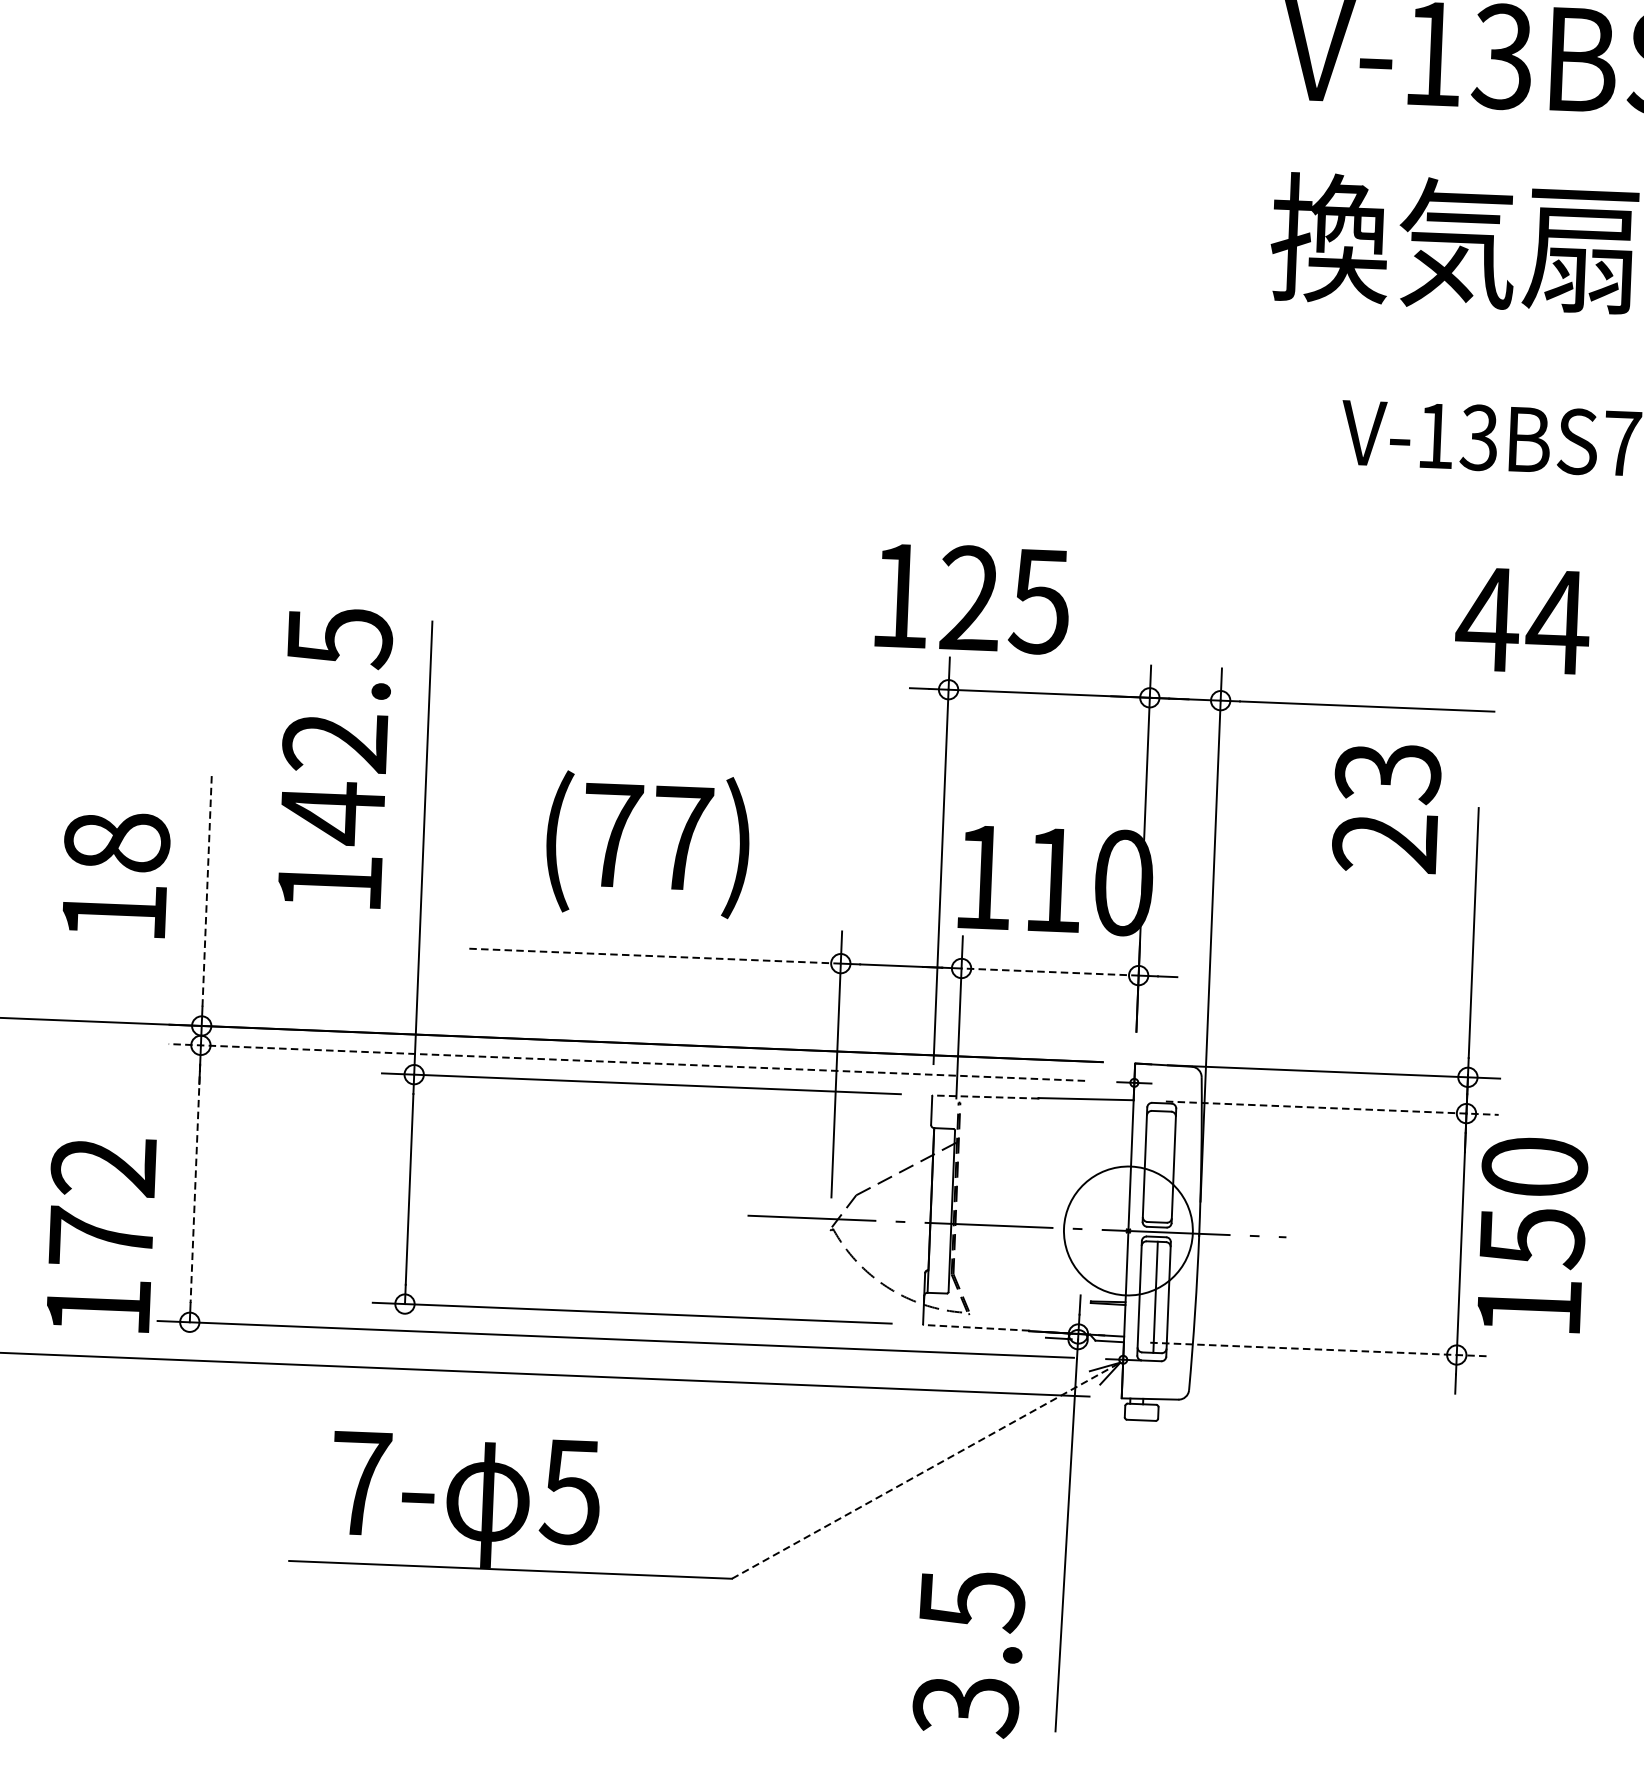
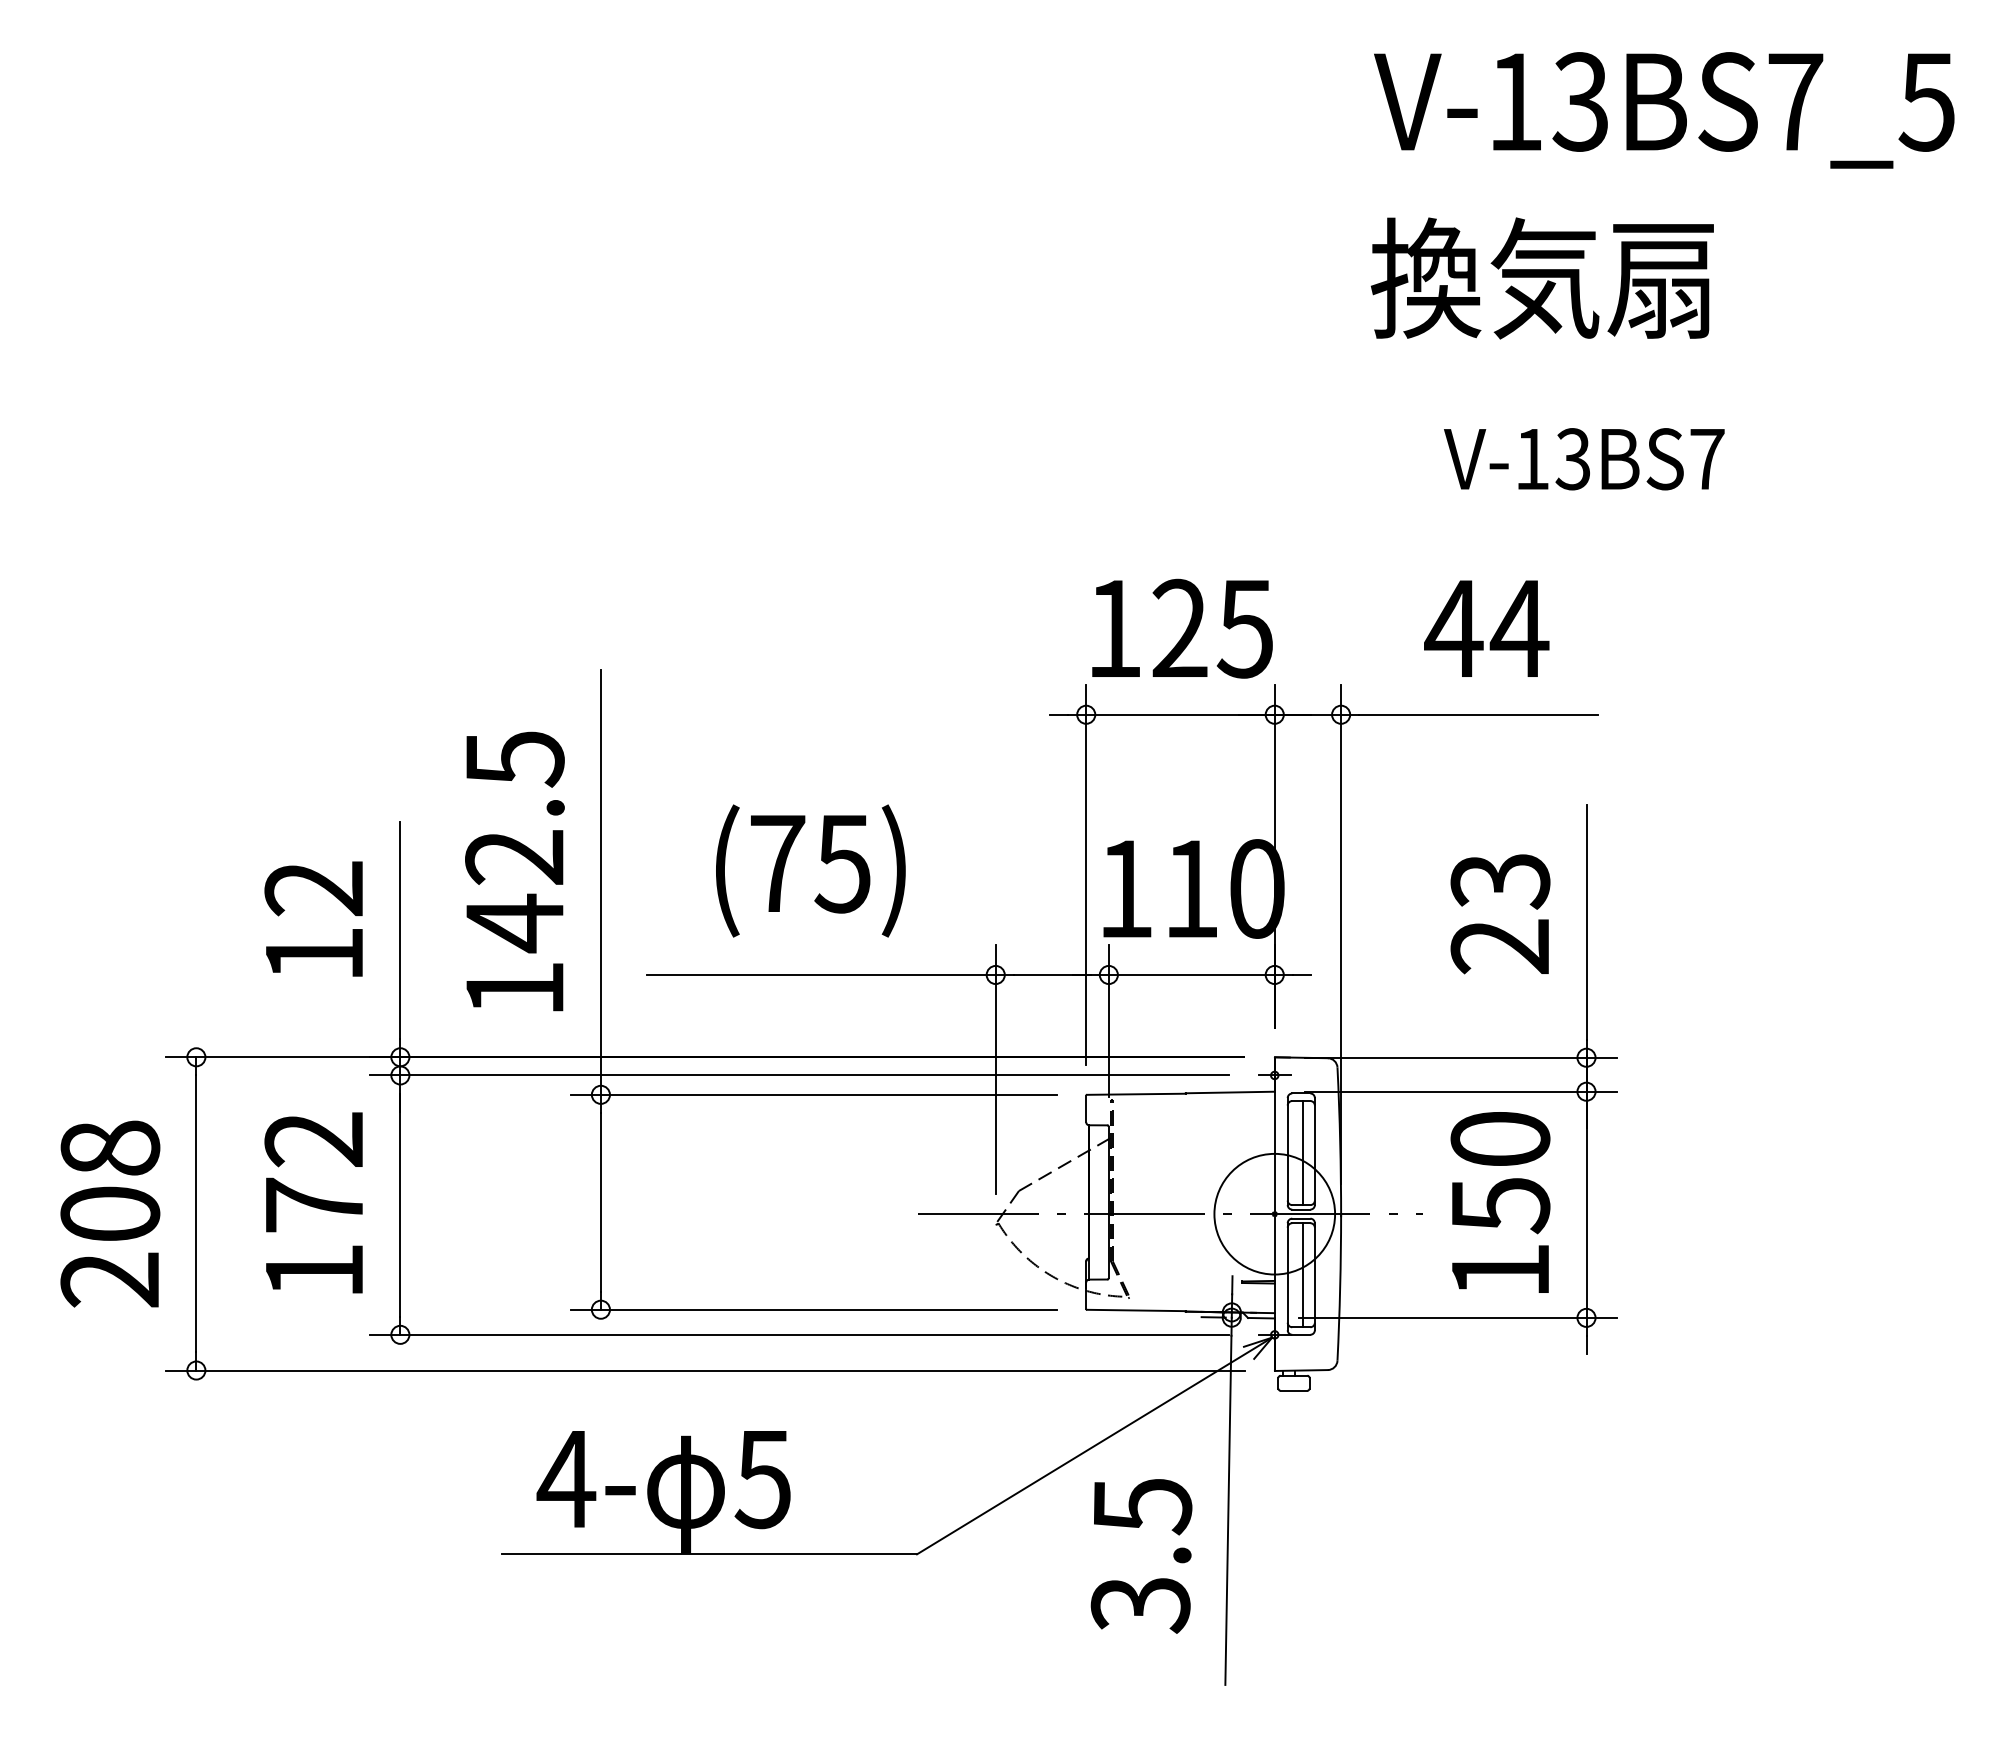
text: (972, 598) -> (1182, 628), moved
text: (1522, 620) -> (1486, 628), moved
text: (334, 757) -> (514, 871), moved
text: (1386, 808) -> (1500, 914), moved
text: (681, 839) -> (842, 864), (77) -> (75)
text: (117, 842) -> (314, 888), 18 -> 12
line: (207, 890) -> (400, 930), dashed -> solid
line: (653, 955) -> (820, 974), dashed -> solid
line: (1049, 971) -> (1191, 974), dashed -> solid
line: (625, 1062) -> (798, 1075), dashed -> solid
line: (984, 1097) -> (1135, 1094), dashed -> solid
line: (1331, 1107) -> (1460, 1091), dashed -> solid
line: (1160, 1167) -> (1302, 1153), added
line: (195, 1184) -> (400, 1205), dashed -> solid
text: (100, 1233) -> (313, 1202), moved
text: (1532, 1234) -> (1500, 1202), moved
line: (975, 1327) -> (1135, 1310), dashed -> solid
line: (1320, 1349) -> (1458, 1317), dashed -> solid
line: (927, 1470) -> (1095, 1445), dashed -> solid
text: (360, 1483) -> (566, 1479), 7- -> 4-
text: (968, 1654) -> (1141, 1556), moved

